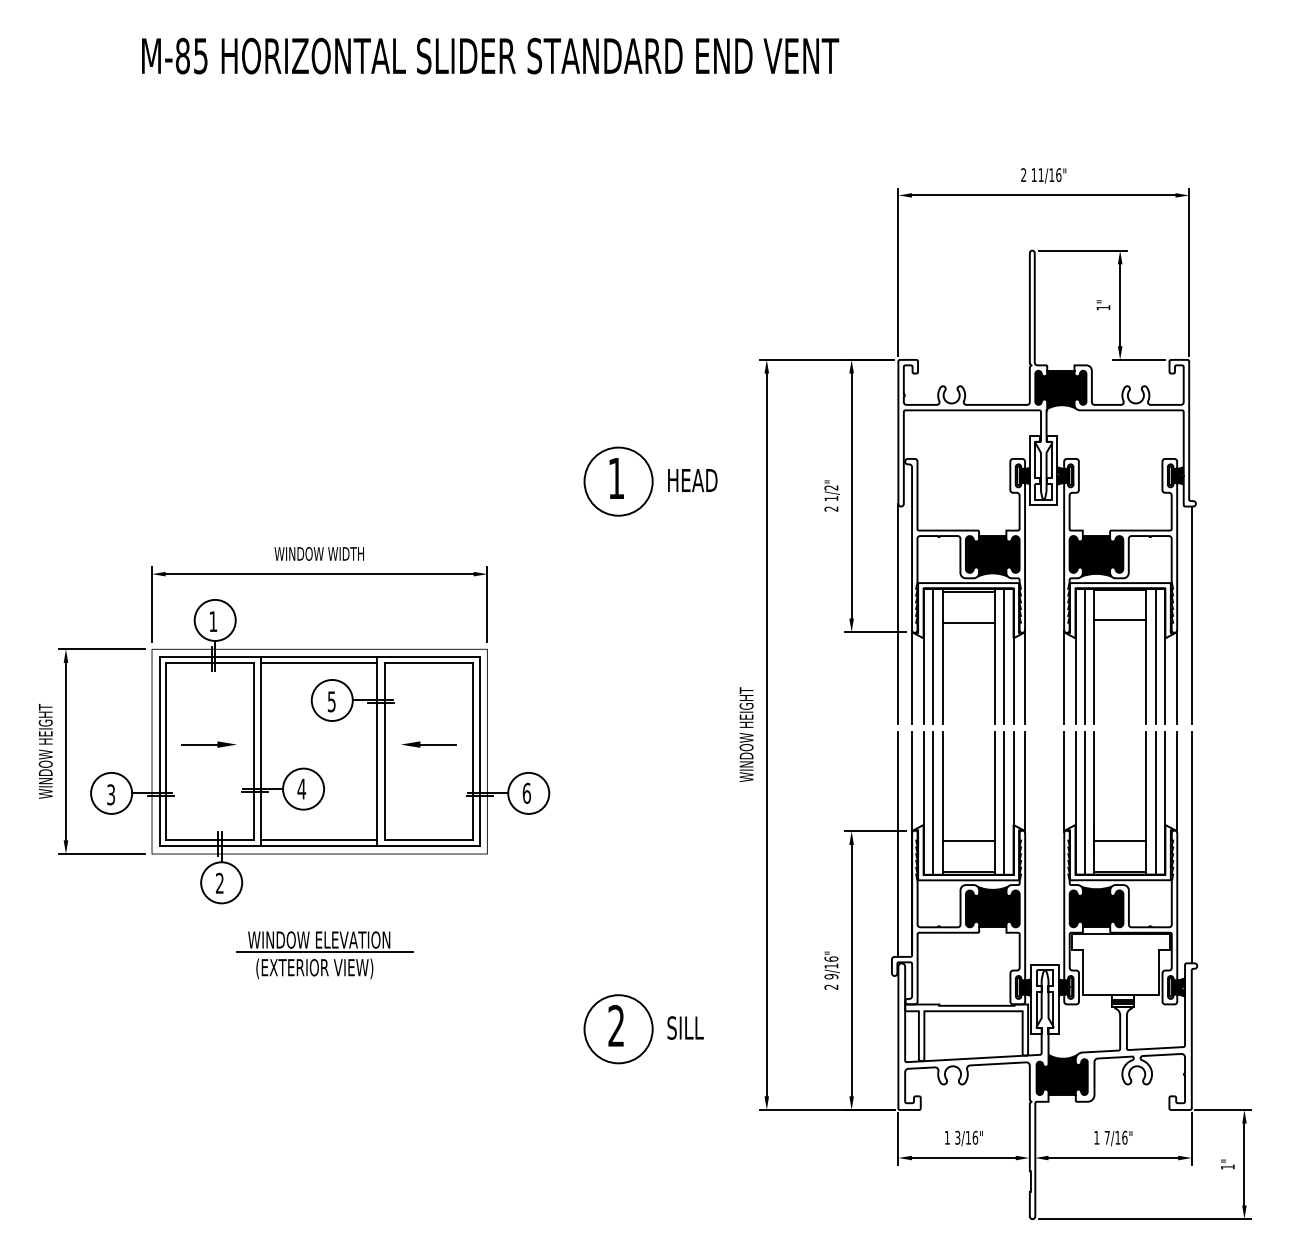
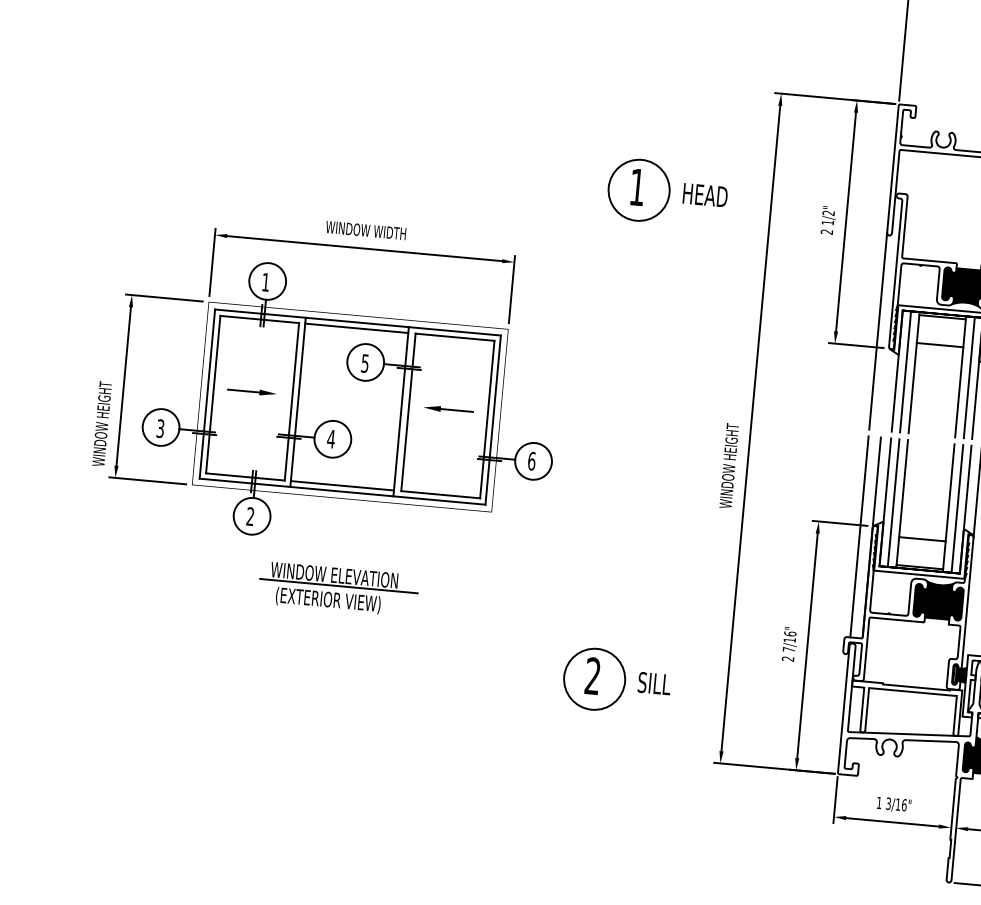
line: (912, 677) -> (885, 389), removed
text: (746, 734) -> (729, 465), moved
text: (45, 750) -> (101, 423), moved
text: (831, 976) -> (789, 649), 9/16" -> 7/16"

